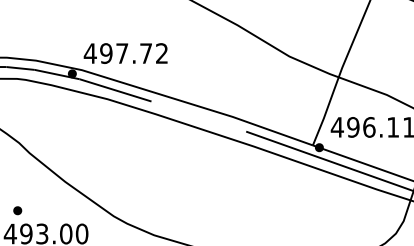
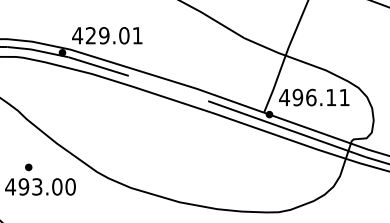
text: (133, 53) -> (113, 35), 497.72 -> 429.01
part: (17, 210) -> (28, 167), moved

